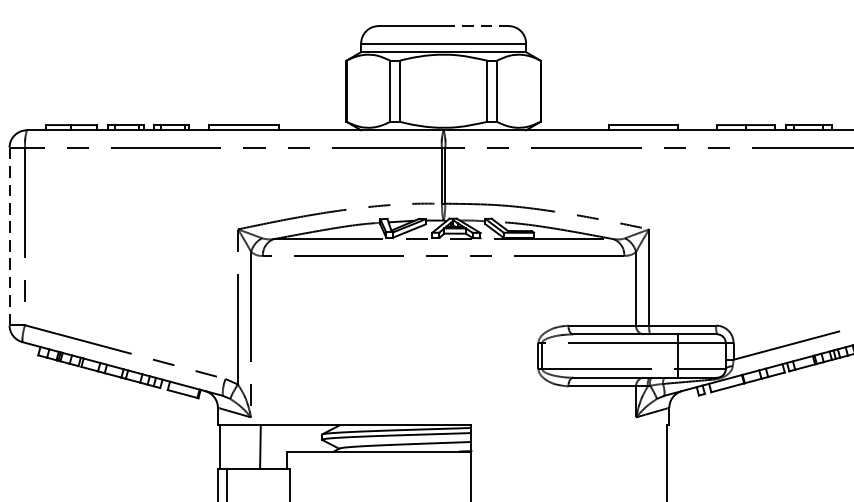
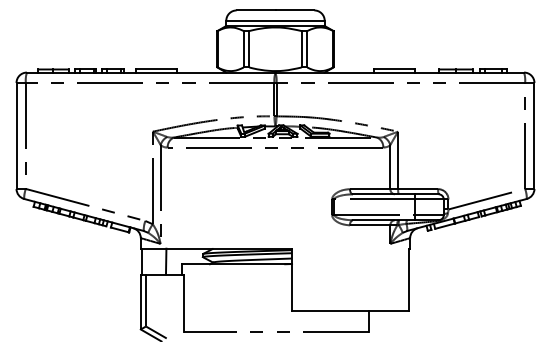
line: (477, 26) -> (295, 10), dashed -> solid
line: (9, 235) -> (16, 135), dashed -> solid

